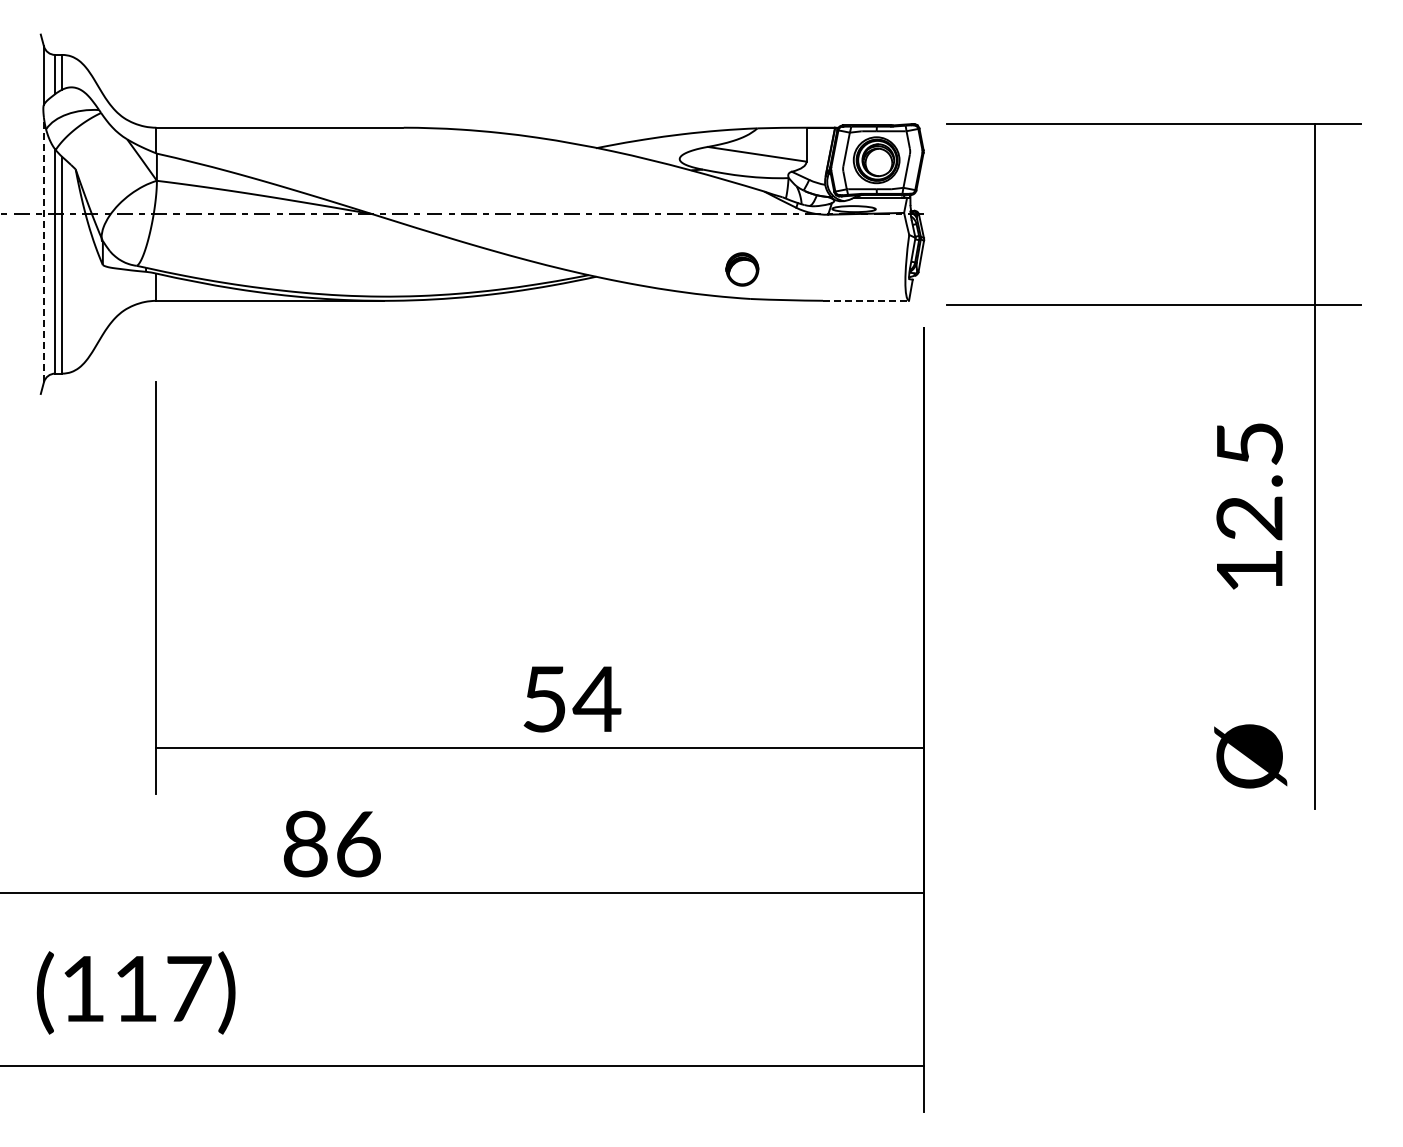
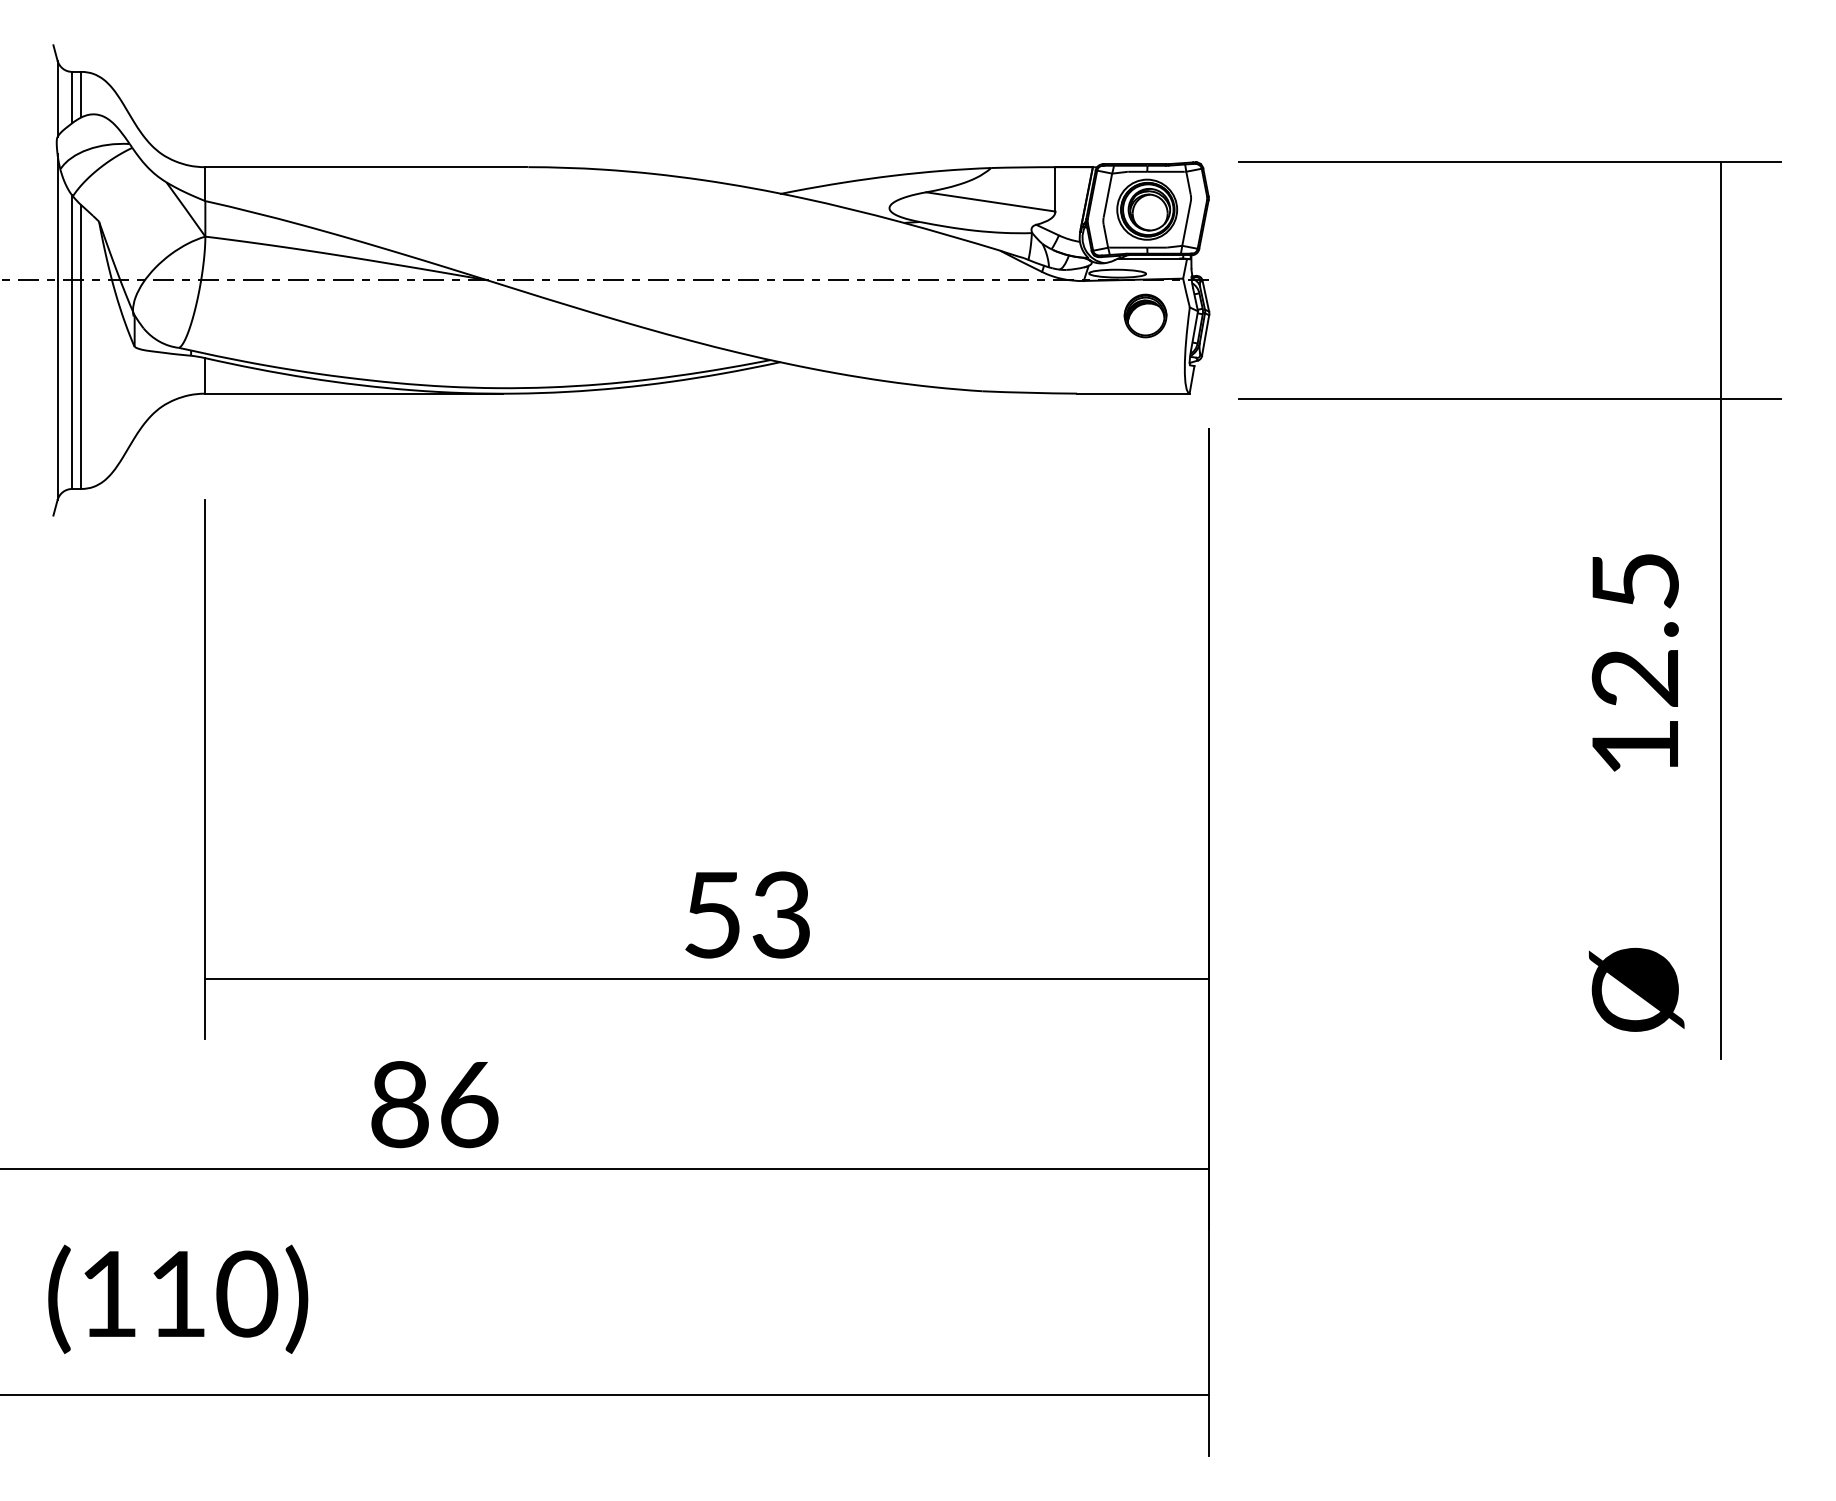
line: (43, 249) -> (56, 326), dashed -> solid
part: (742, 269) -> (1145, 316), moved
line: (866, 300) -> (1133, 393), dashed -> solid
text: (596, 699) -> (780, 915), 54 -> 53
text: (188, 988) -> (246, 1293), (117) -> (110)

